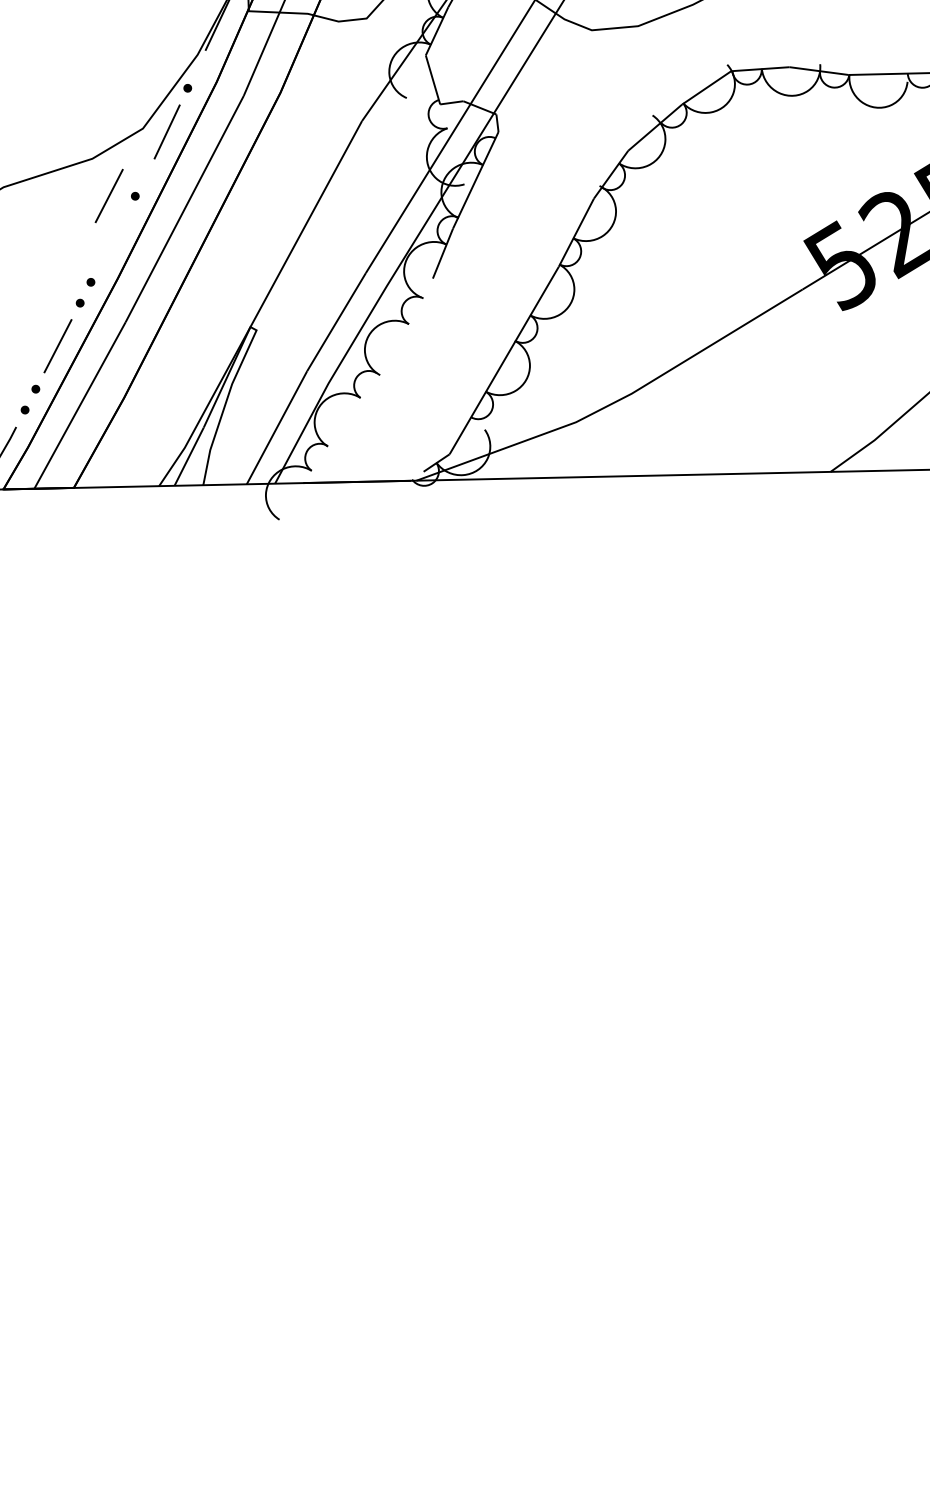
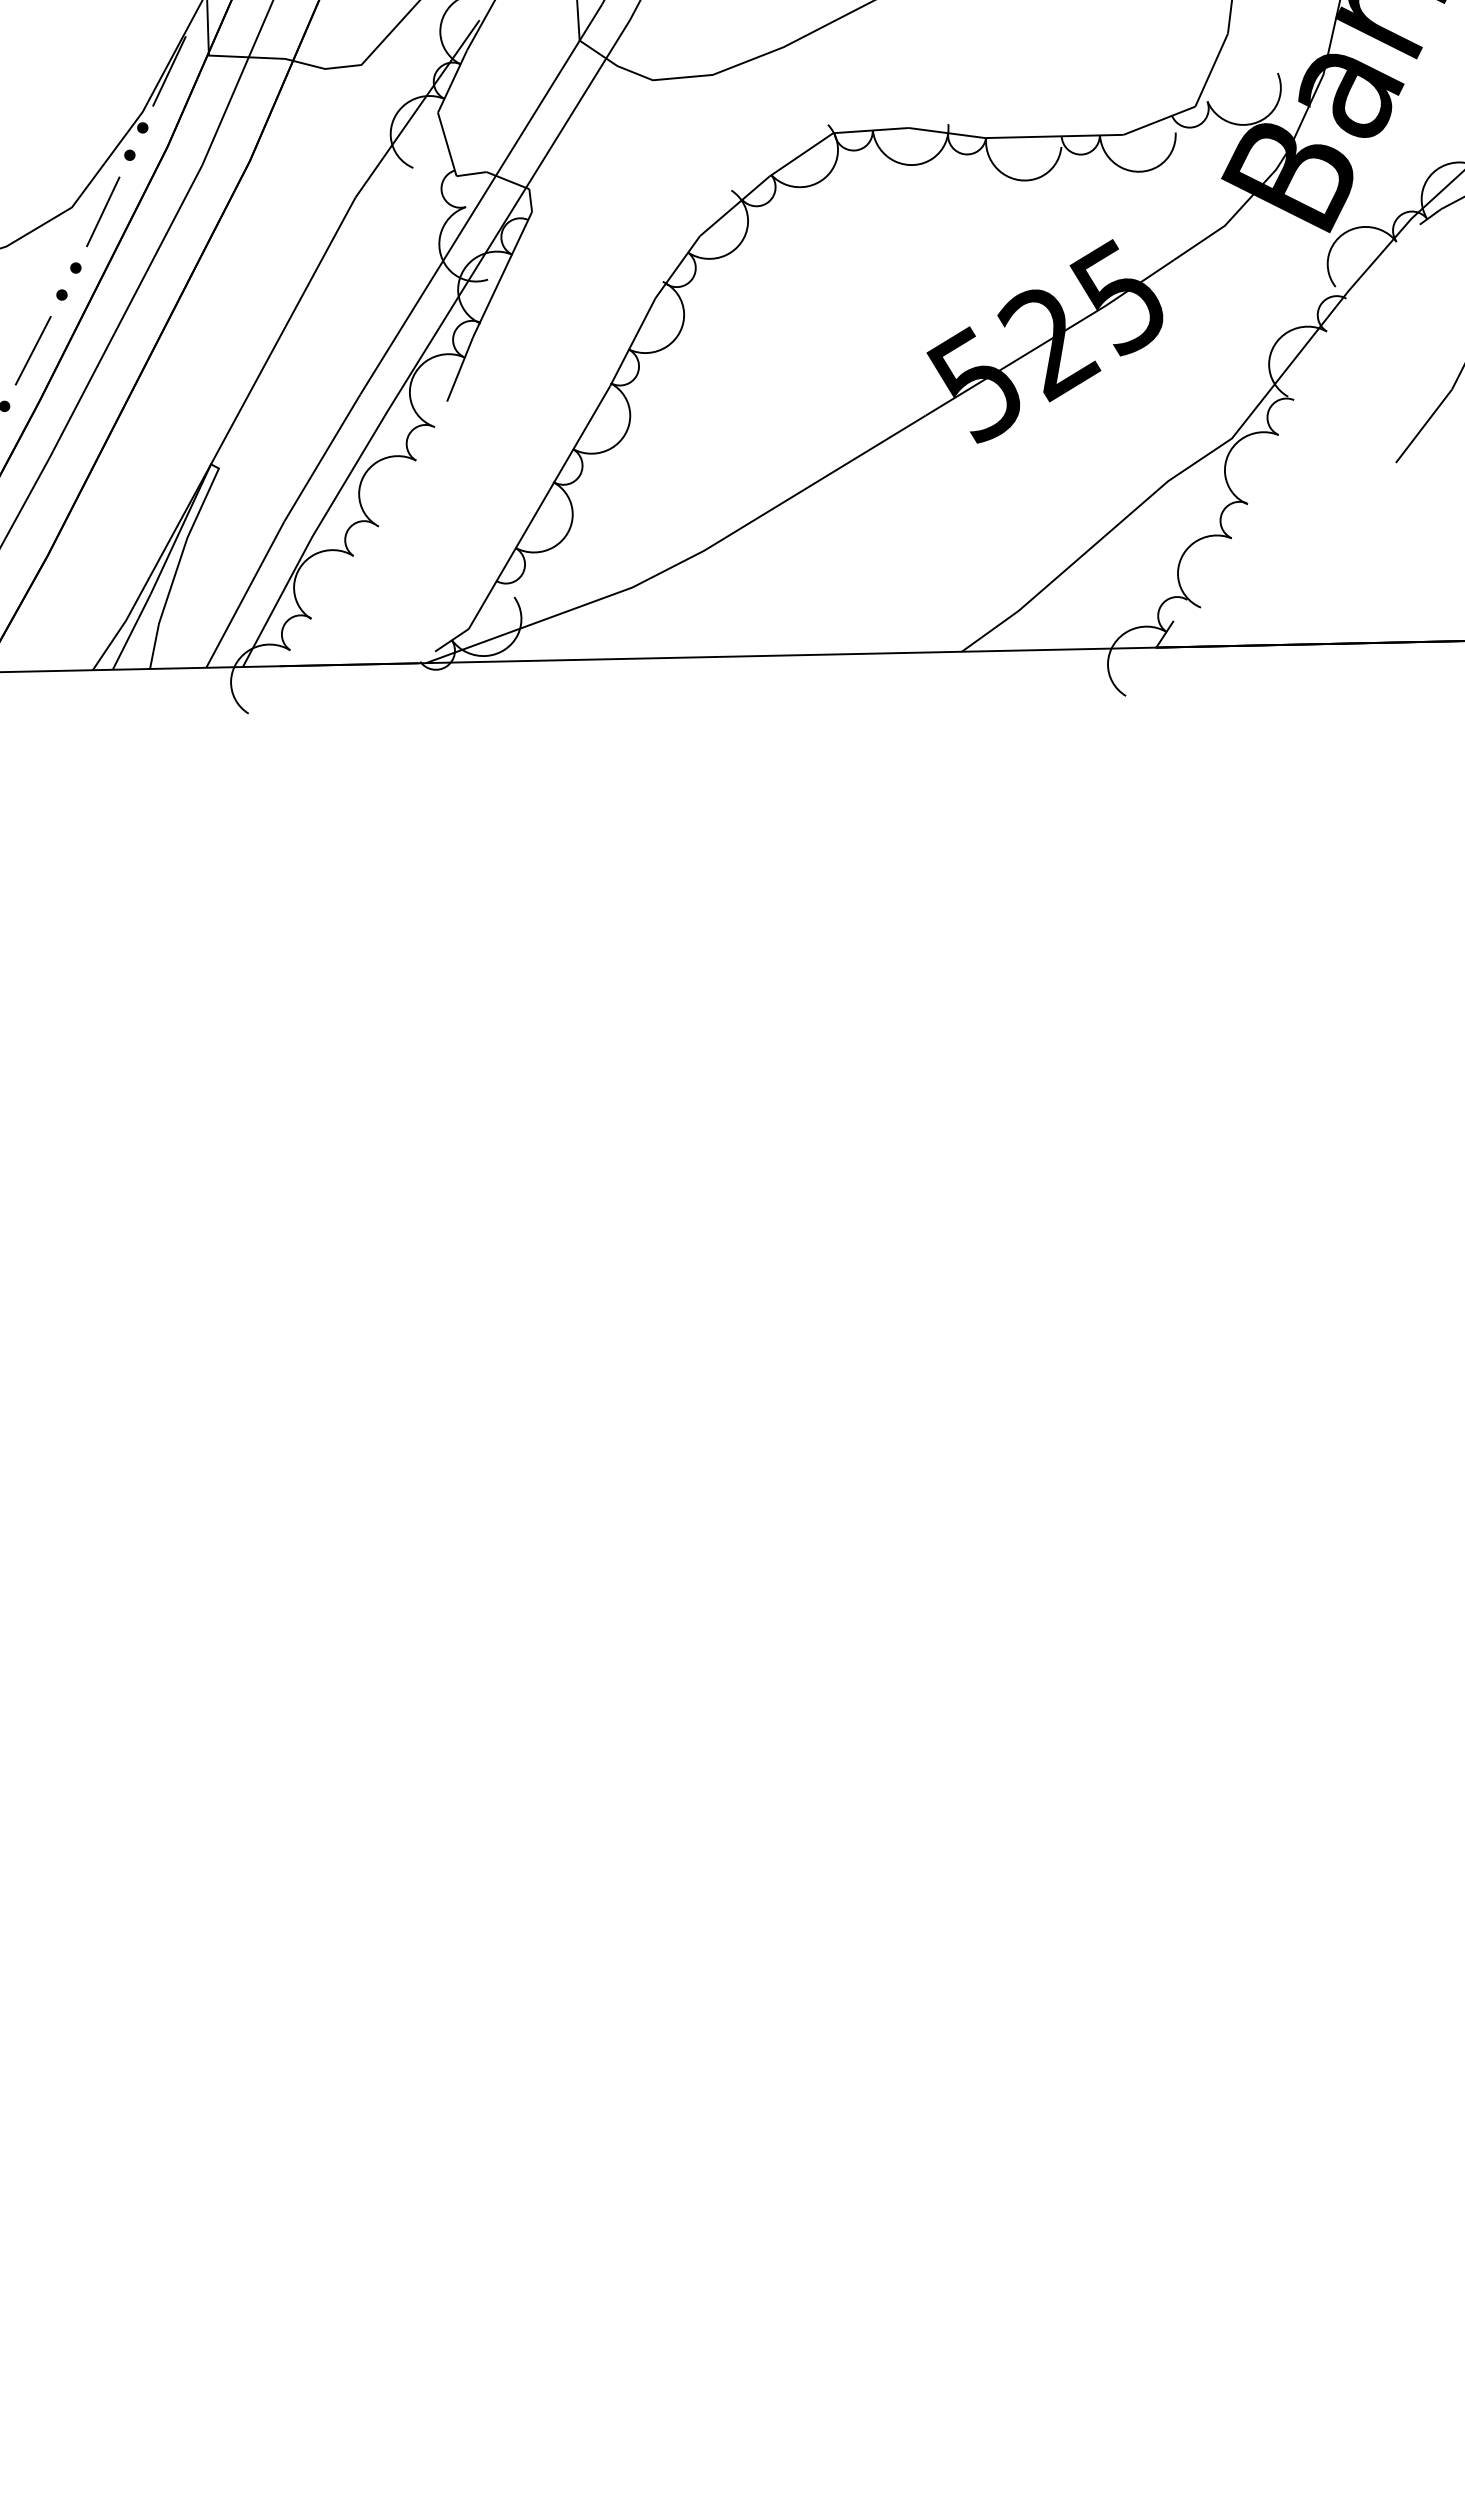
fill: (197, 66) -> (142, 127), added
fill: (145, 174) -> (75, 267), added
line: (108, 195) -> (32, 350), moved

